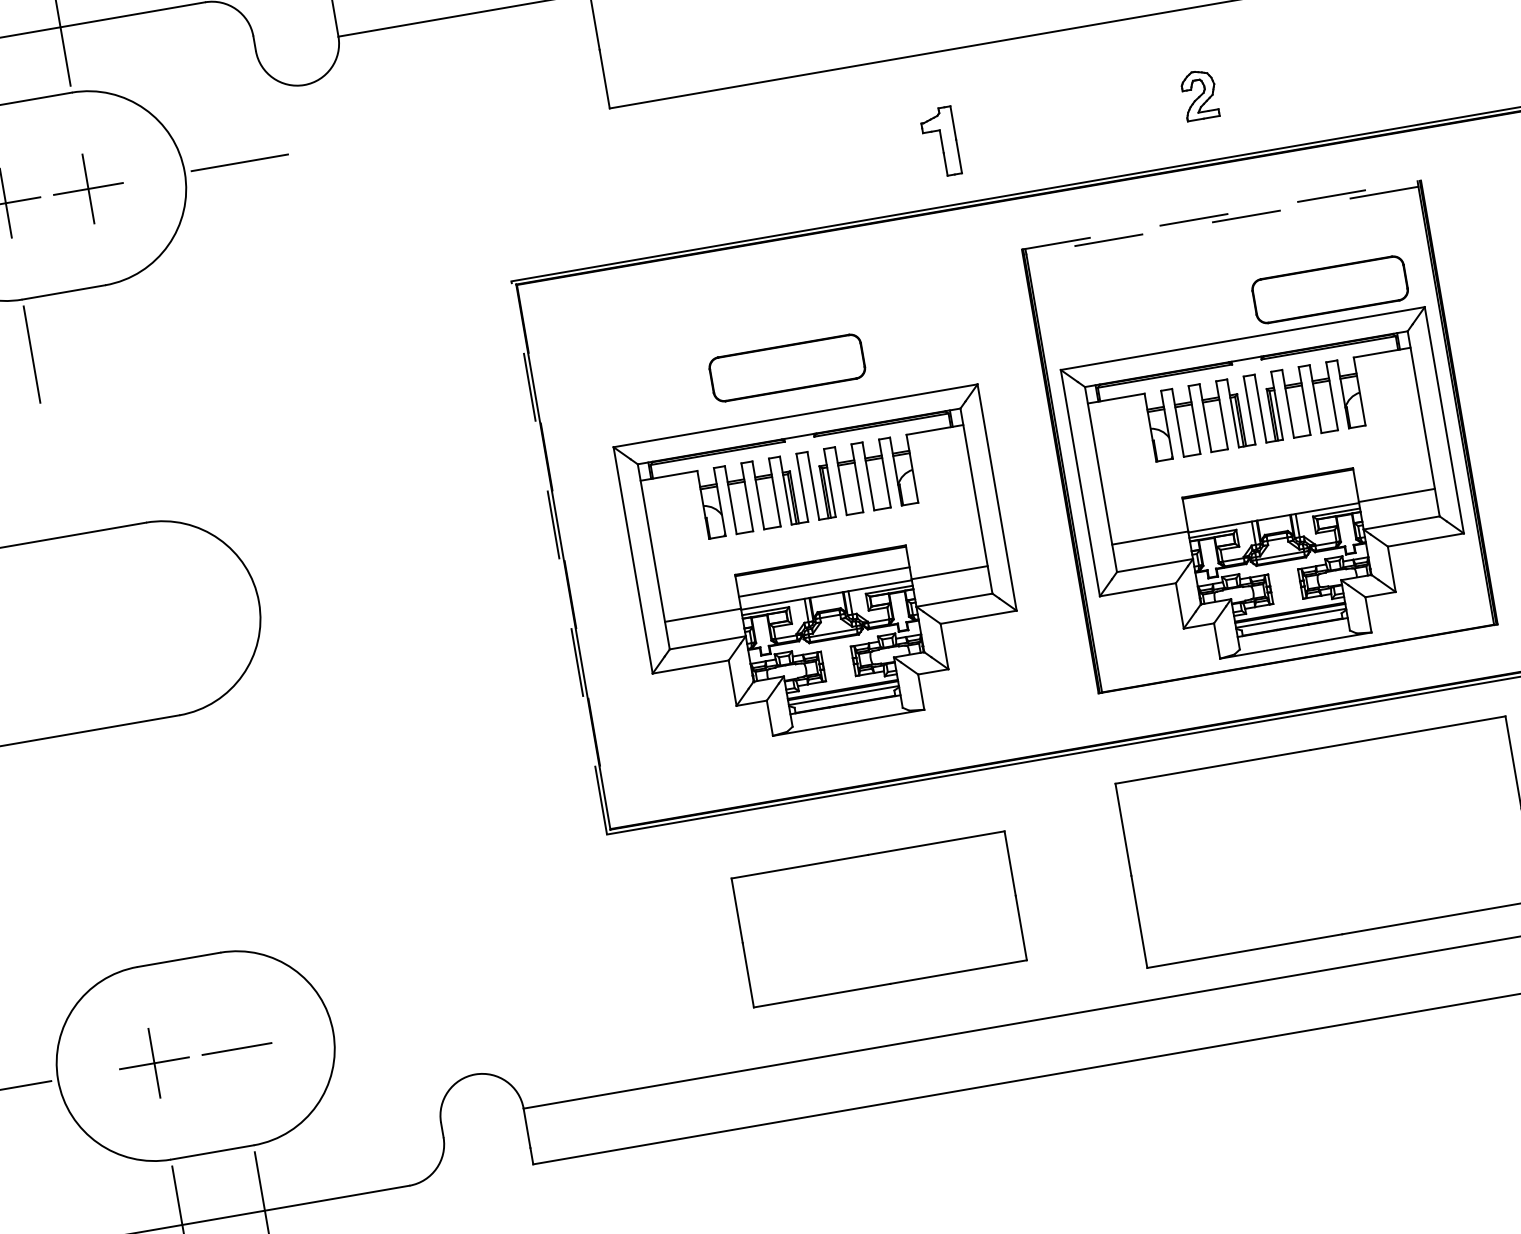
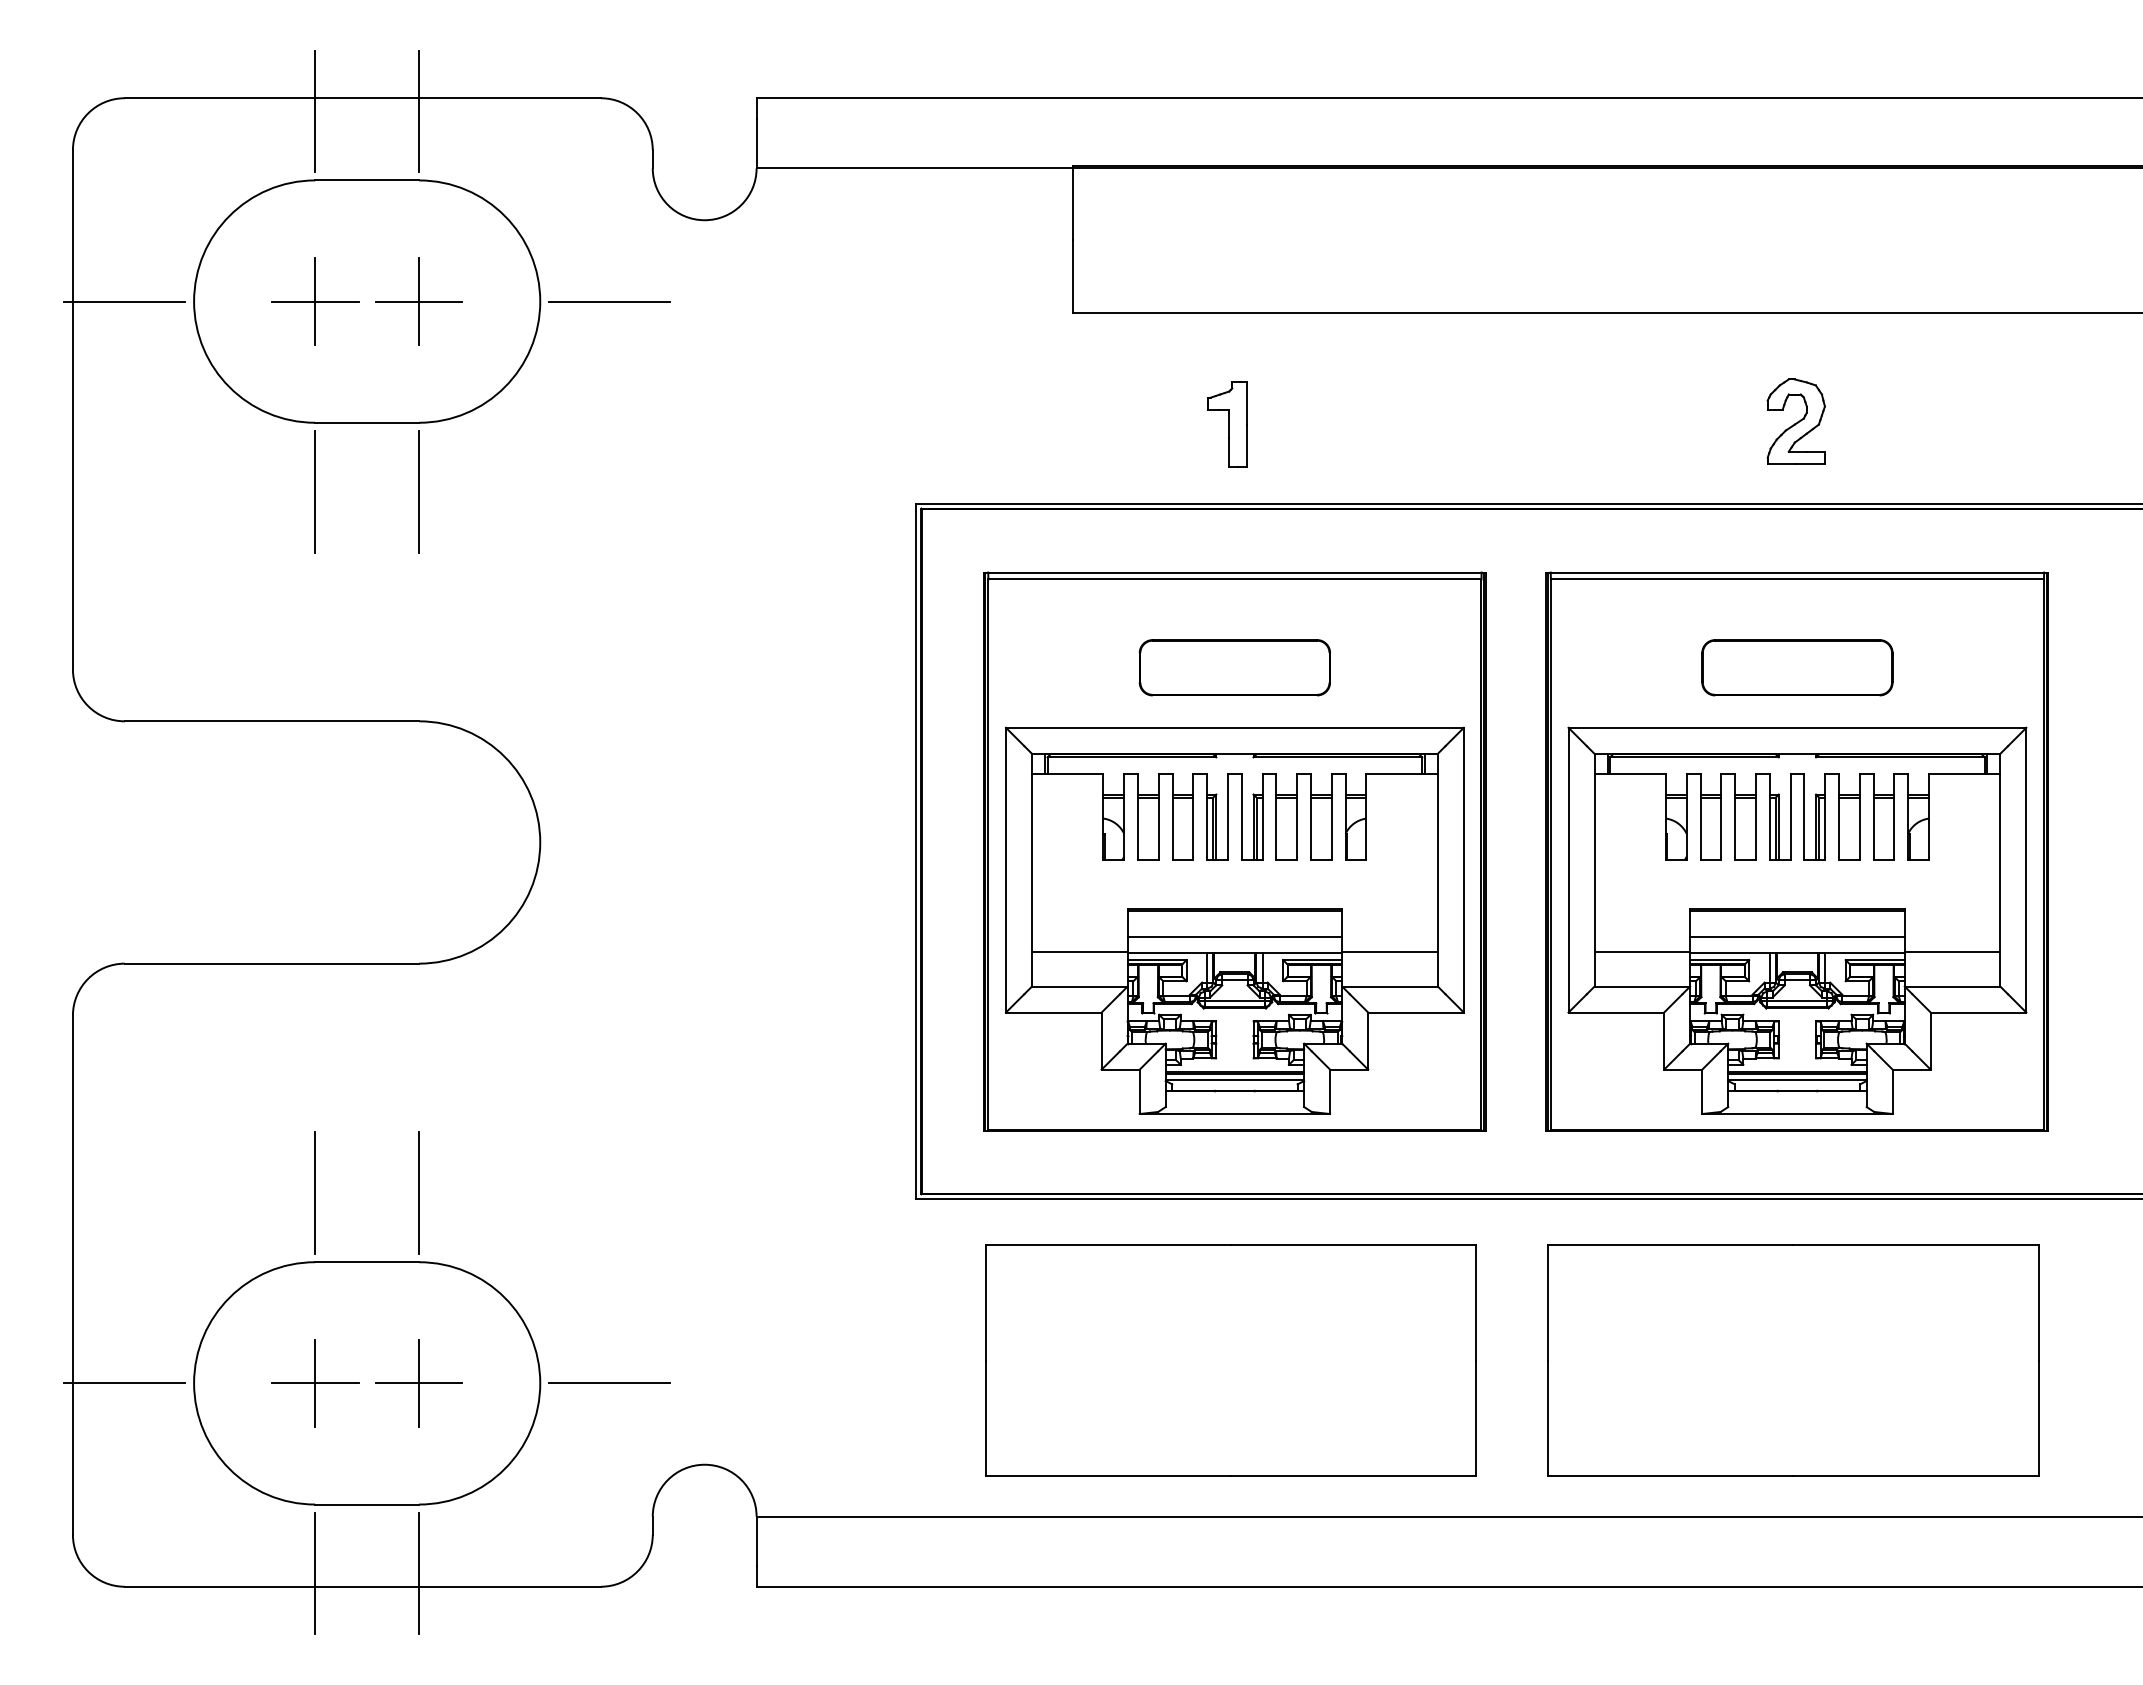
part: (1199, 95) -> (1795, 421), size x1.43
part: (940, 142) -> (1227, 424), moved
line: (1221, 215) -> (1797, 572), dashed -> solid
line: (1222, 220) -> (1797, 579), dashed -> solid
part: (1330, 289) -> (1797, 667), moved
line: (114, 339) -> (419, 491), added
line: (1271, 504) -> (1797, 936), added
part: (812, 514) -> (1234, 851), added
line: (559, 557) -> (916, 851), dashed -> solid
line: (564, 557) -> (922, 851), dashed -> solid
line: (211, 897) -> (419, 1192), added
line: (128, 911) -> (315, 1192), added
part: (878, 919) -> (1230, 1360), size x1.43
line: (388, 1022) -> (609, 1383), added
line: (237, 1049) -> (419, 1383), added

